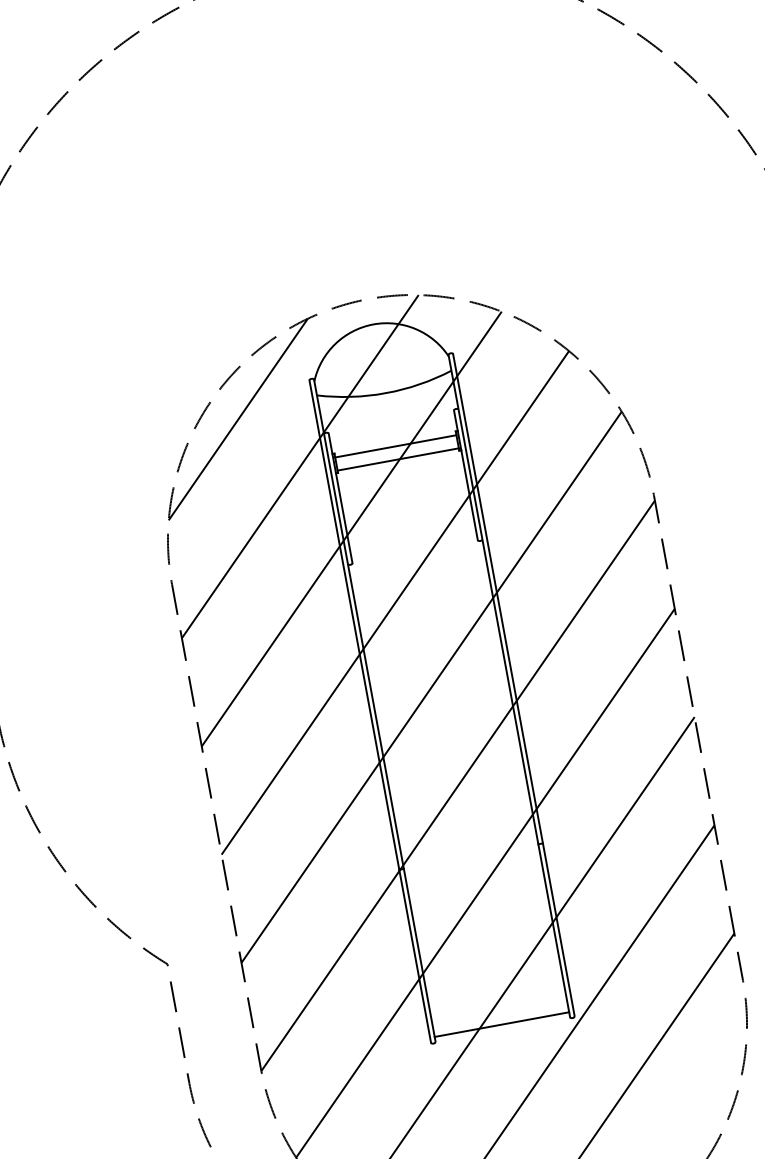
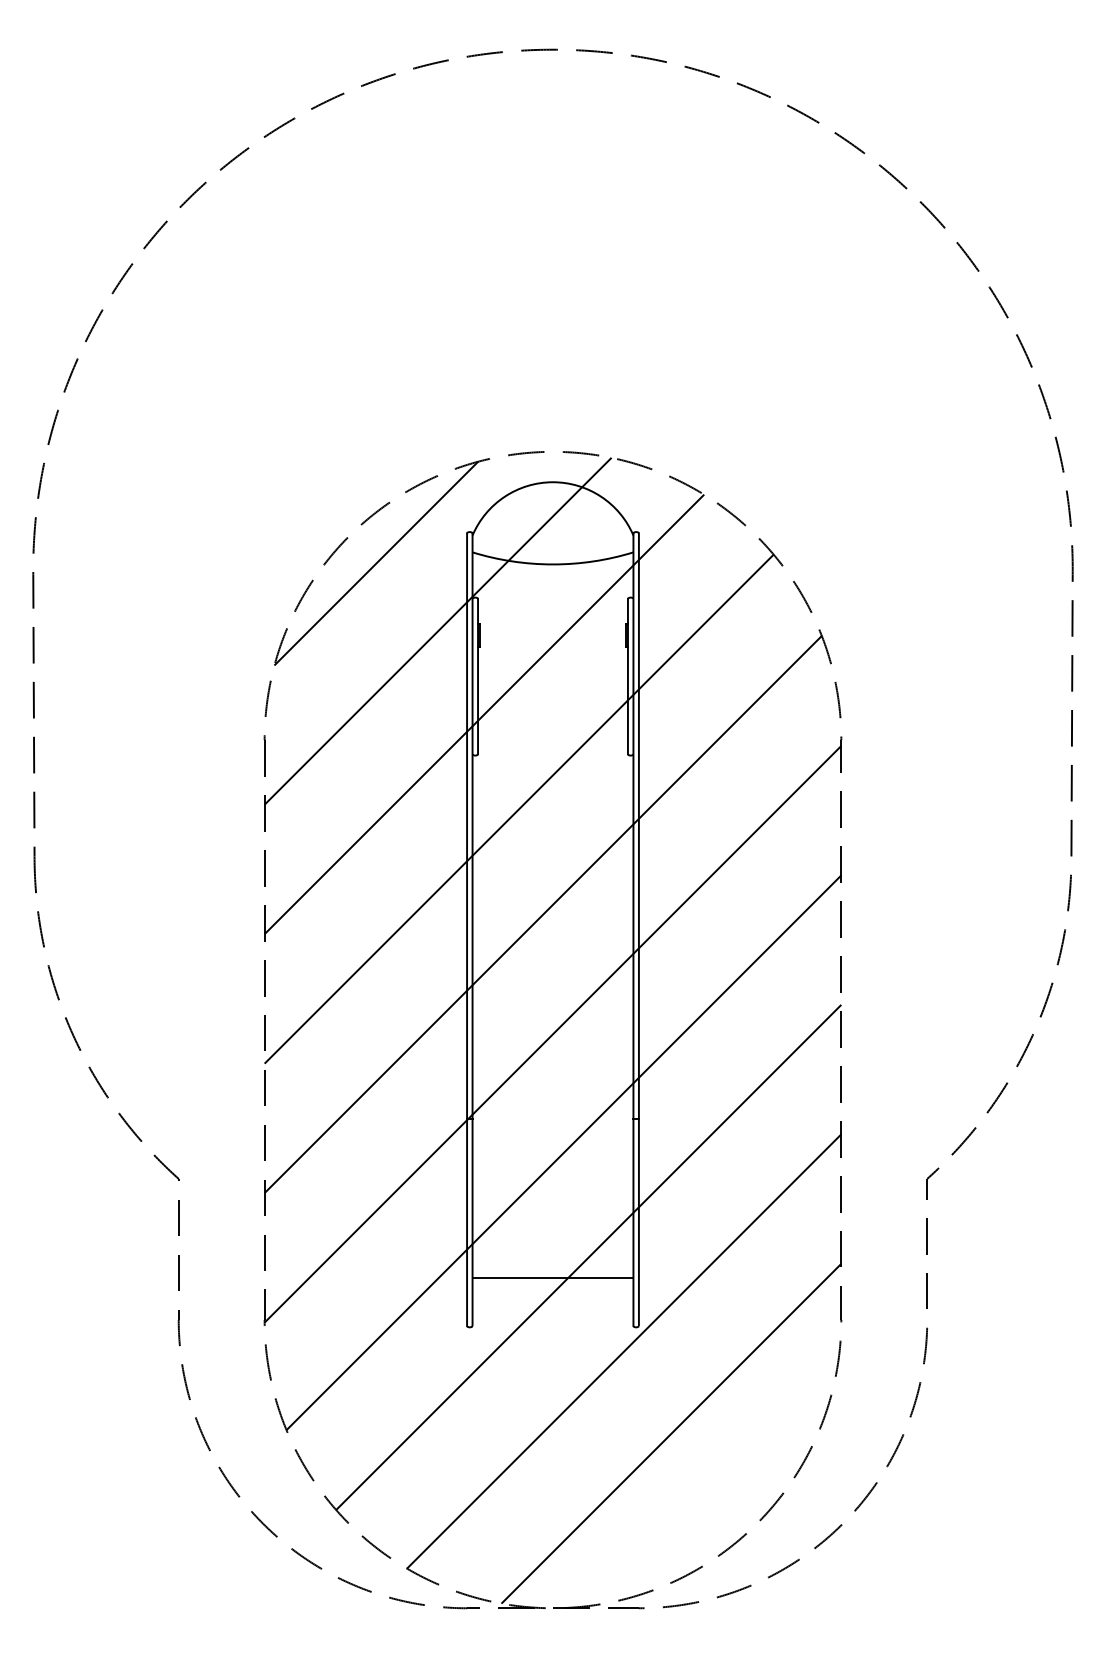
line: (395, 446) -> (552, 628), removed
line: (397, 459) -> (552, 643), removed
line: (501, 1024) -> (552, 1277), moved

